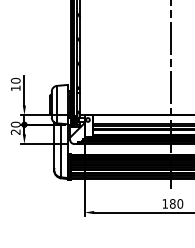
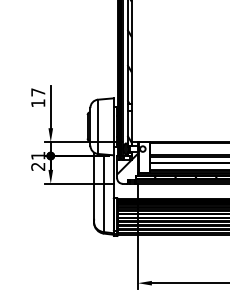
text: (15, 80) -> (37, 91), 10 -> 17
text: (15, 124) -> (37, 155), 20 -> 21

